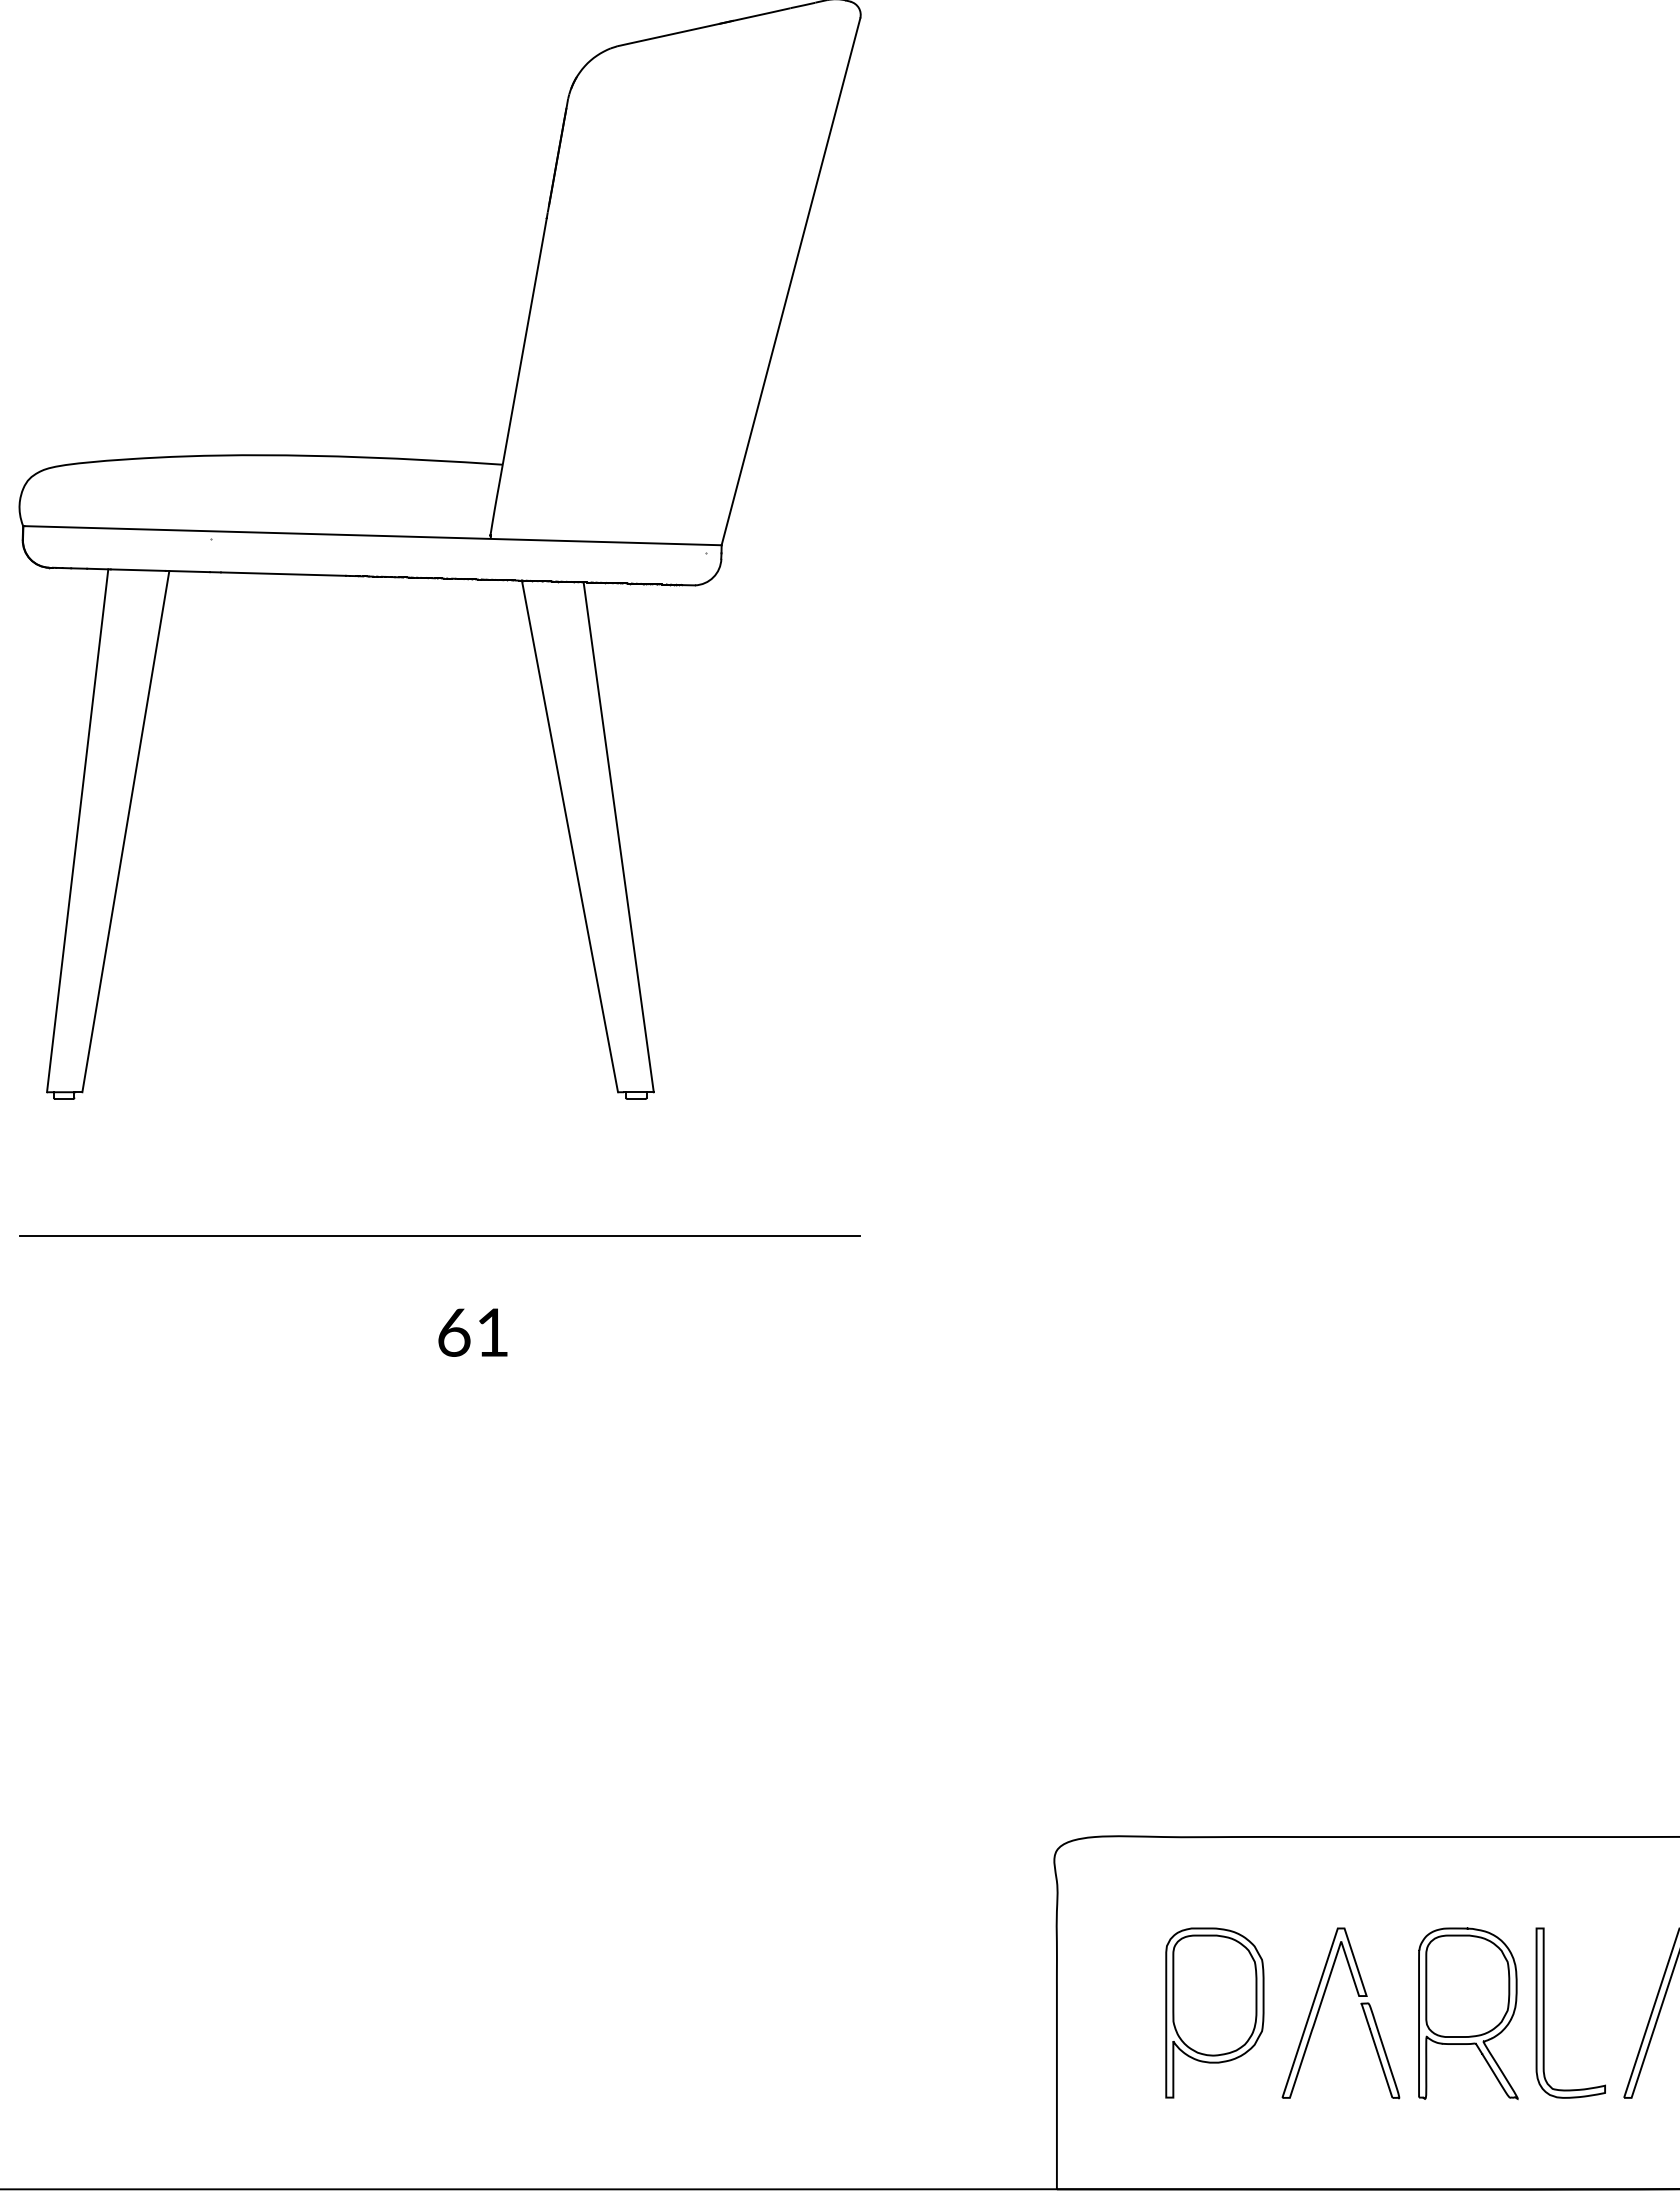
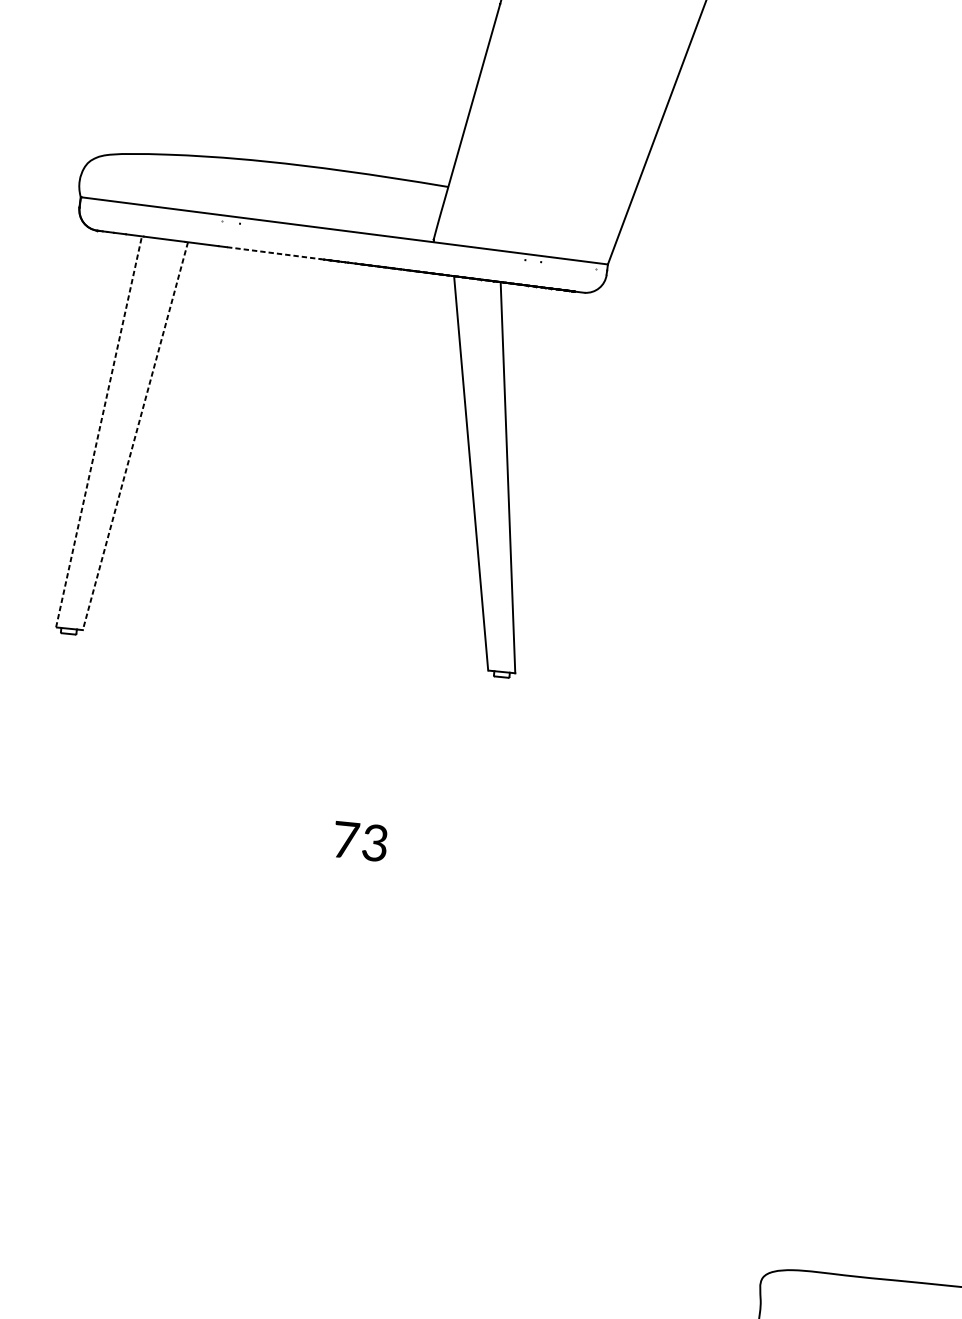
line: (284, 574) -> (274, 253), solid -> dashed
line: (77, 830) -> (98, 431), solid -> dashed
line: (125, 832) -> (135, 436), solid -> dashed
line: (439, 1236) -> (342, 766), removed
text: (473, 1332) -> (360, 841), 61 -> 73

